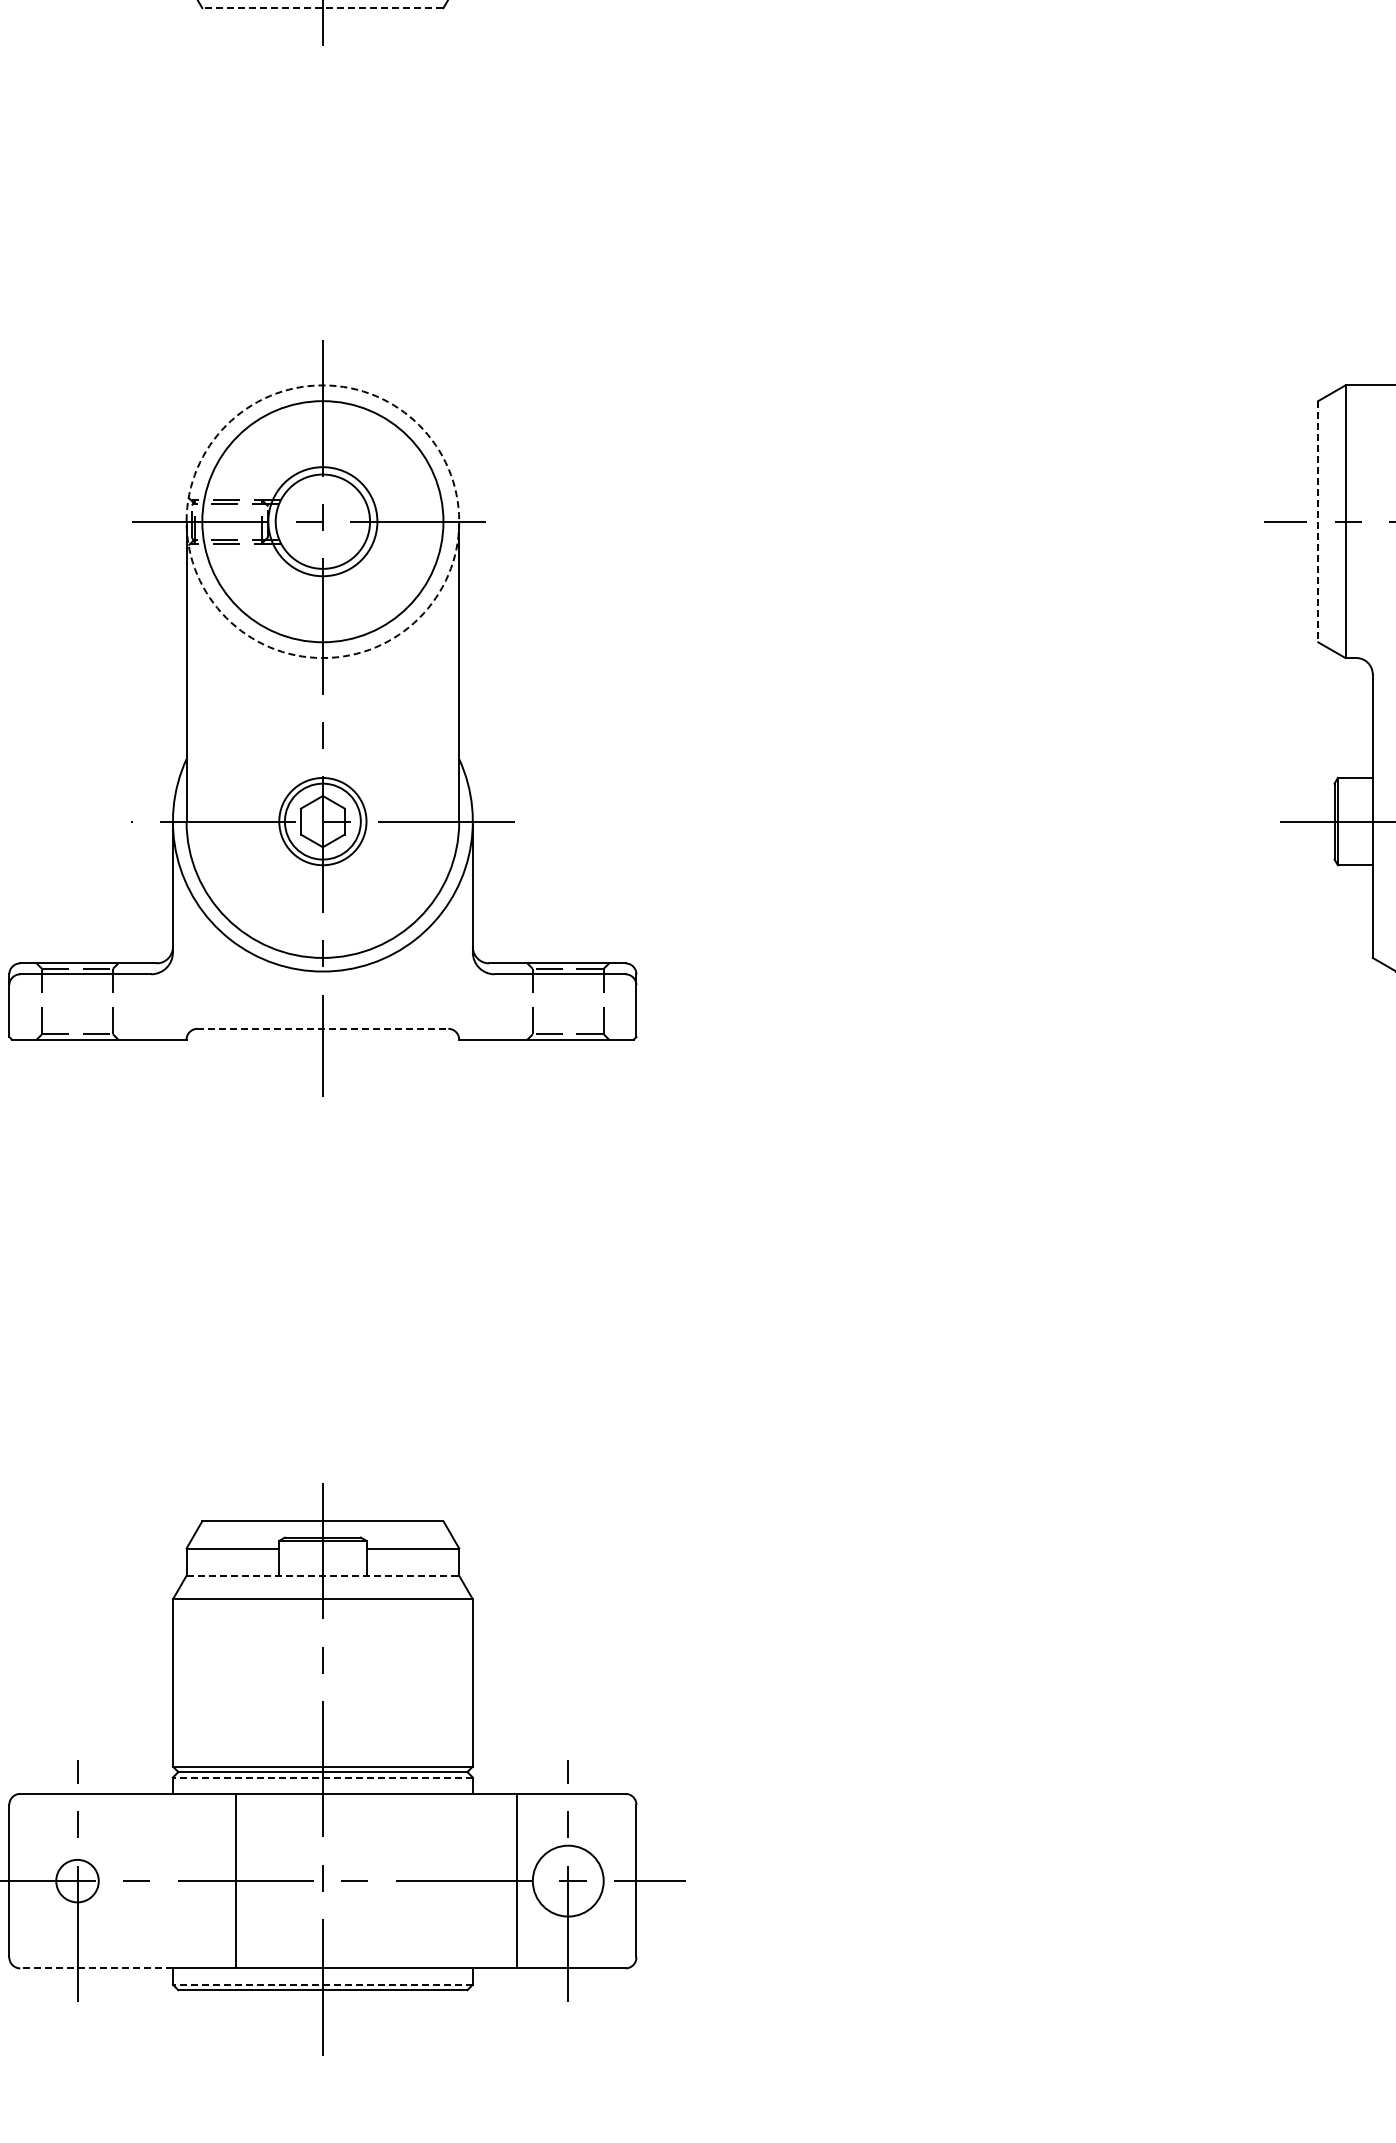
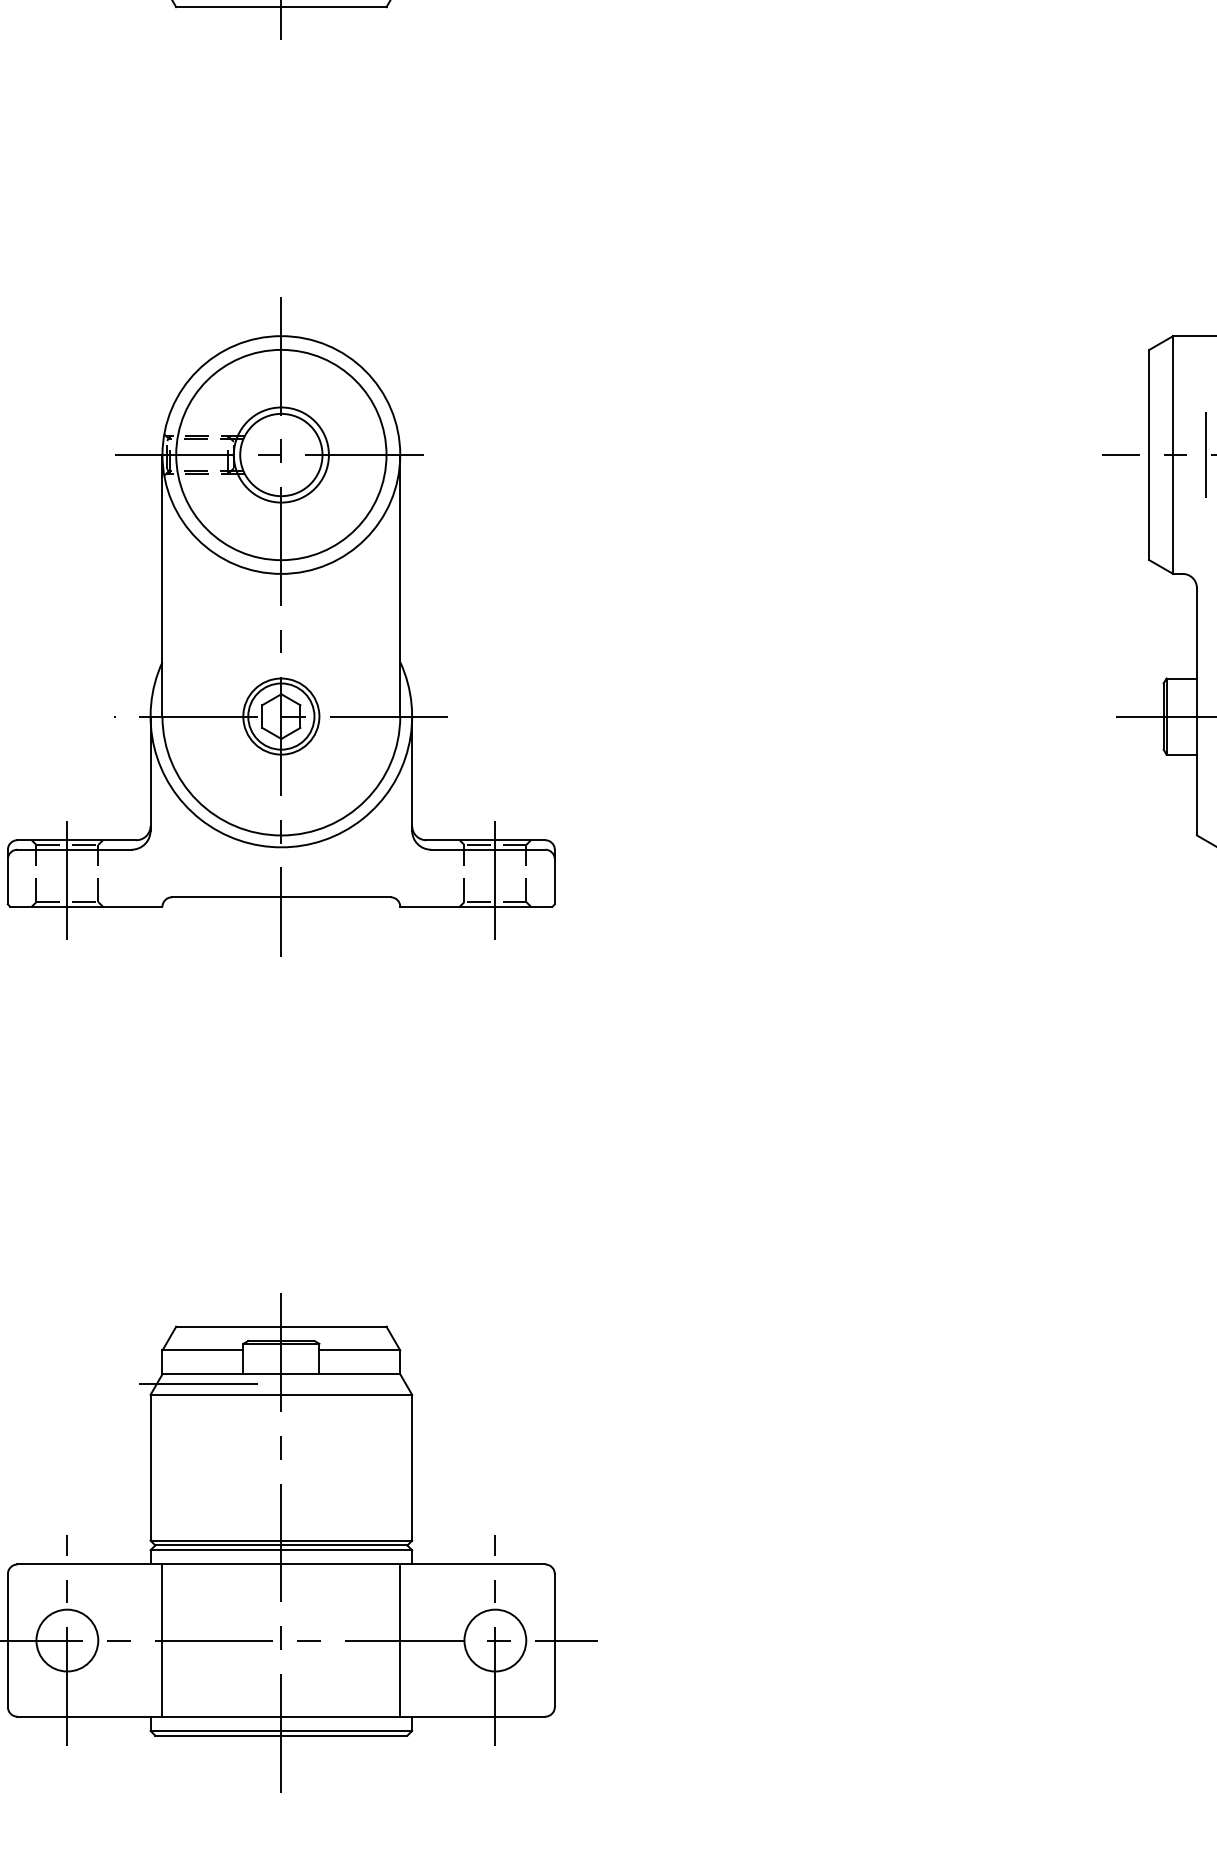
line: (322, 8) -> (281, 7), dashed -> solid
circle: (322, 521) -> (281, 454), dashed -> solid
line: (1318, 521) -> (1149, 454), dashed -> solid
line: (1383, 521) -> (1206, 454), added
line: (77, 1001) -> (67, 873), added
line: (568, 1001) -> (495, 873), added
line: (323, 1028) -> (281, 896), dashed -> solid
line: (323, 1575) -> (281, 1374), dashed -> solid
line: (231, 1586) -> (201, 1383), added
line: (322, 1777) -> (281, 1550), dashed -> solid
circle: (77, 1880) -> (67, 1640), size x1.67
line: (235, 1880) -> (162, 1640), moved
line: (517, 1880) -> (400, 1640), moved
line: (96, 1968) -> (83, 1716), dashed -> solid
line: (322, 1984) -> (281, 1730), dashed -> solid

